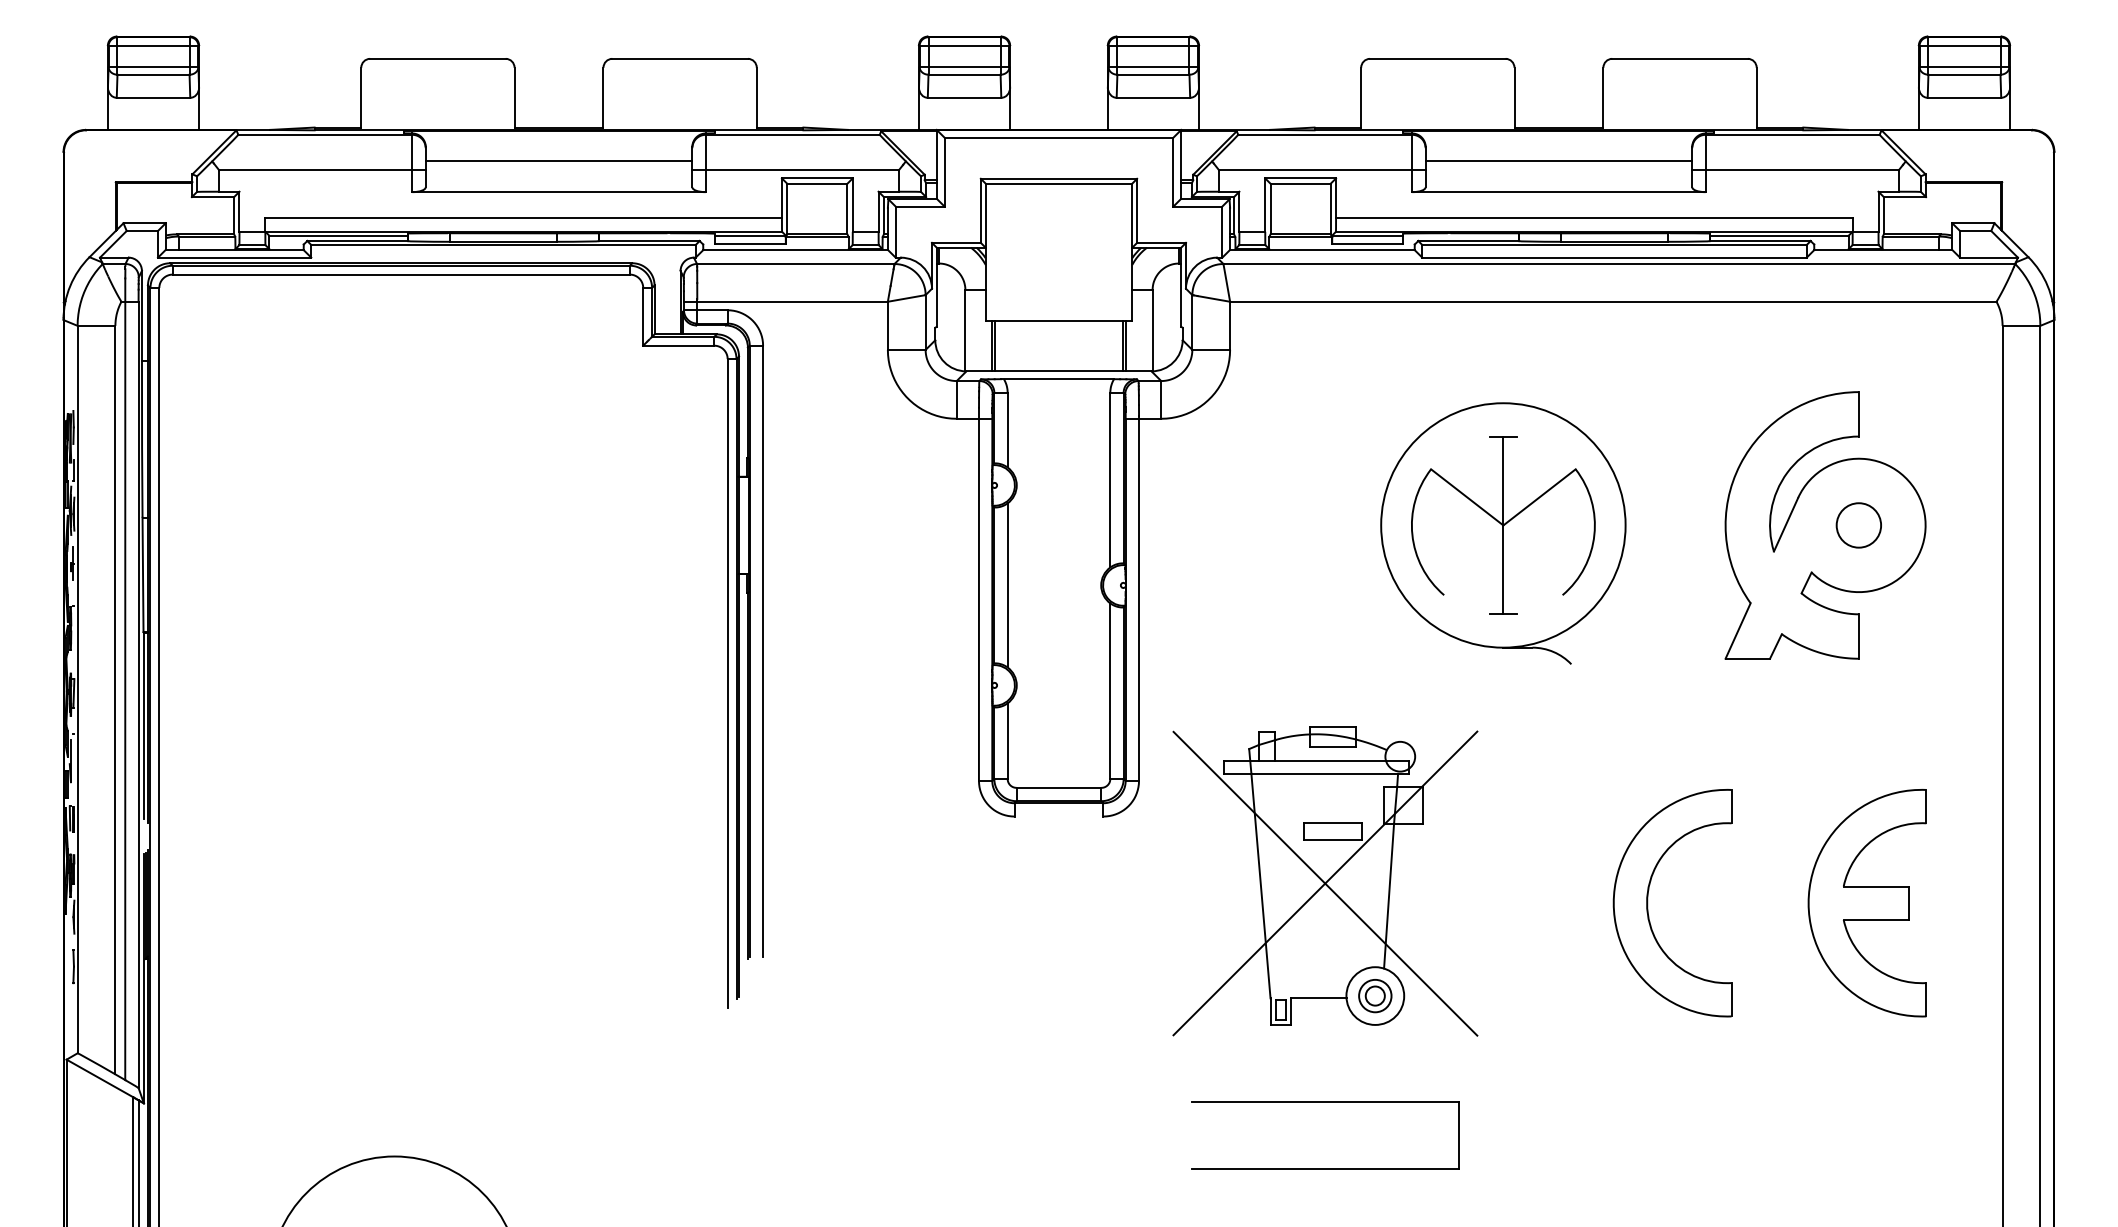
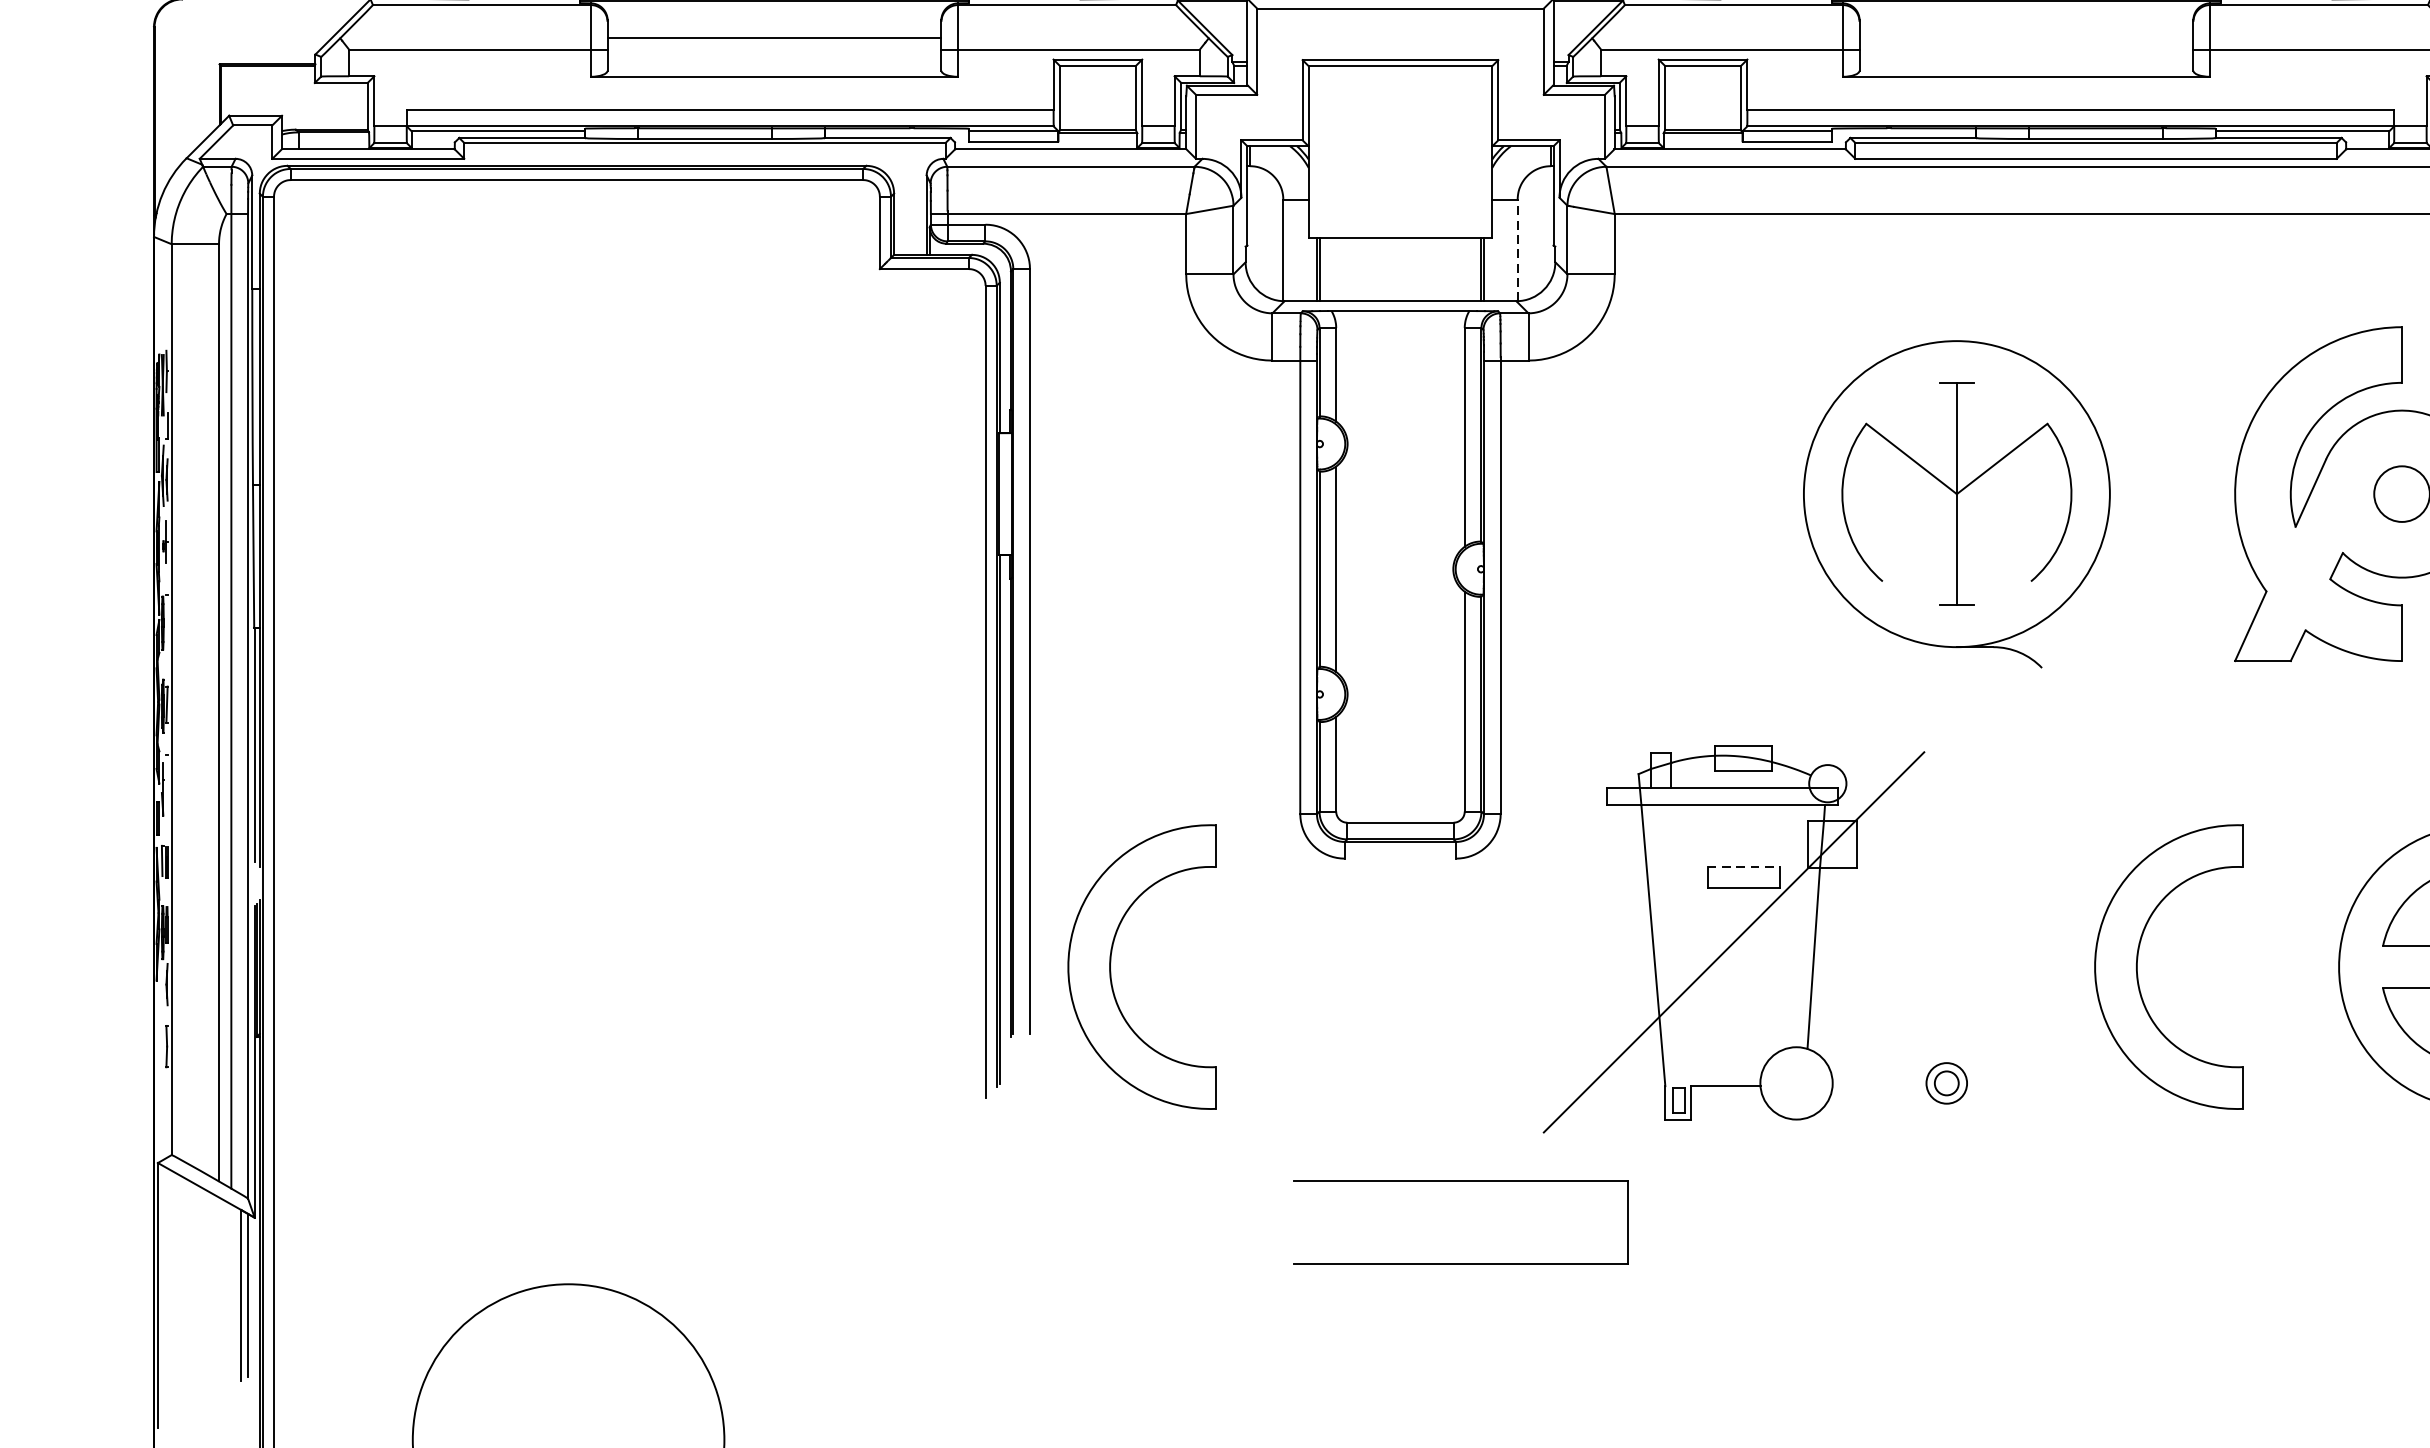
line: (1558, 161) -> (2025, 38), removed
line: (1152, 330) -> (1517, 250), solid -> dashed
line: (1333, 823) -> (1744, 867), solid -> dashed
line: (1325, 883) -> (1734, 942), removed
part: (828, 903) -> (1111, 967), added
part: (1375, 996) -> (1947, 1083), moved
part: (1325, 1102) -> (1461, 1181), moved

